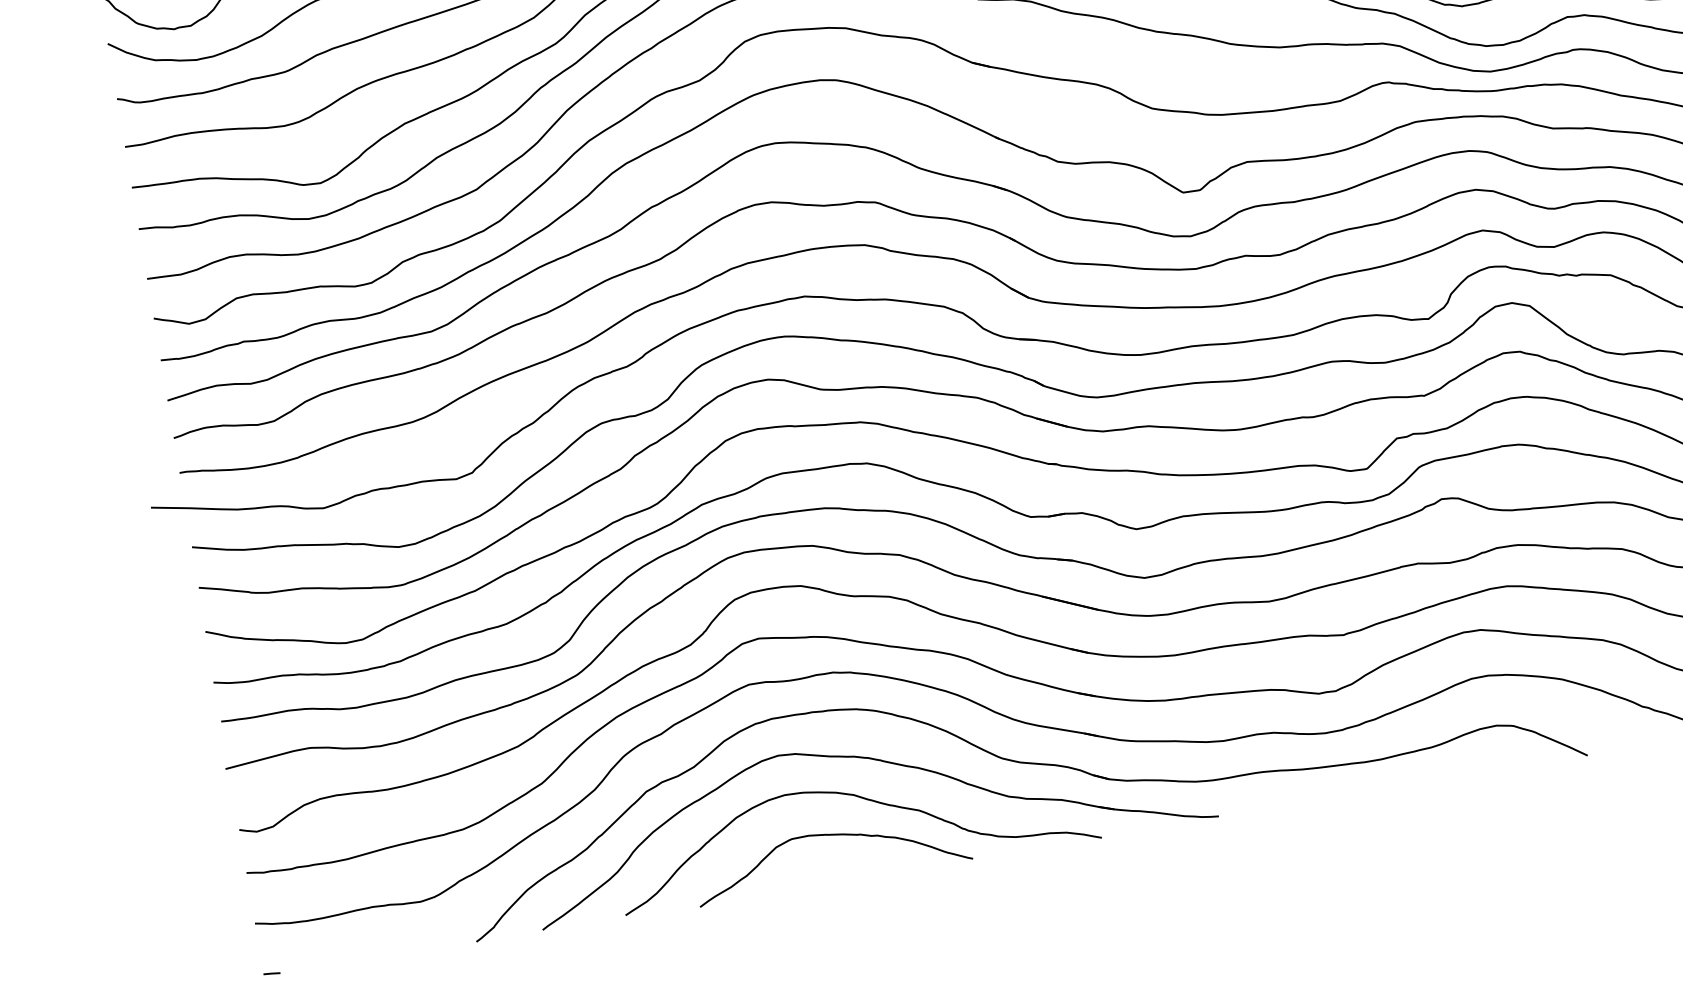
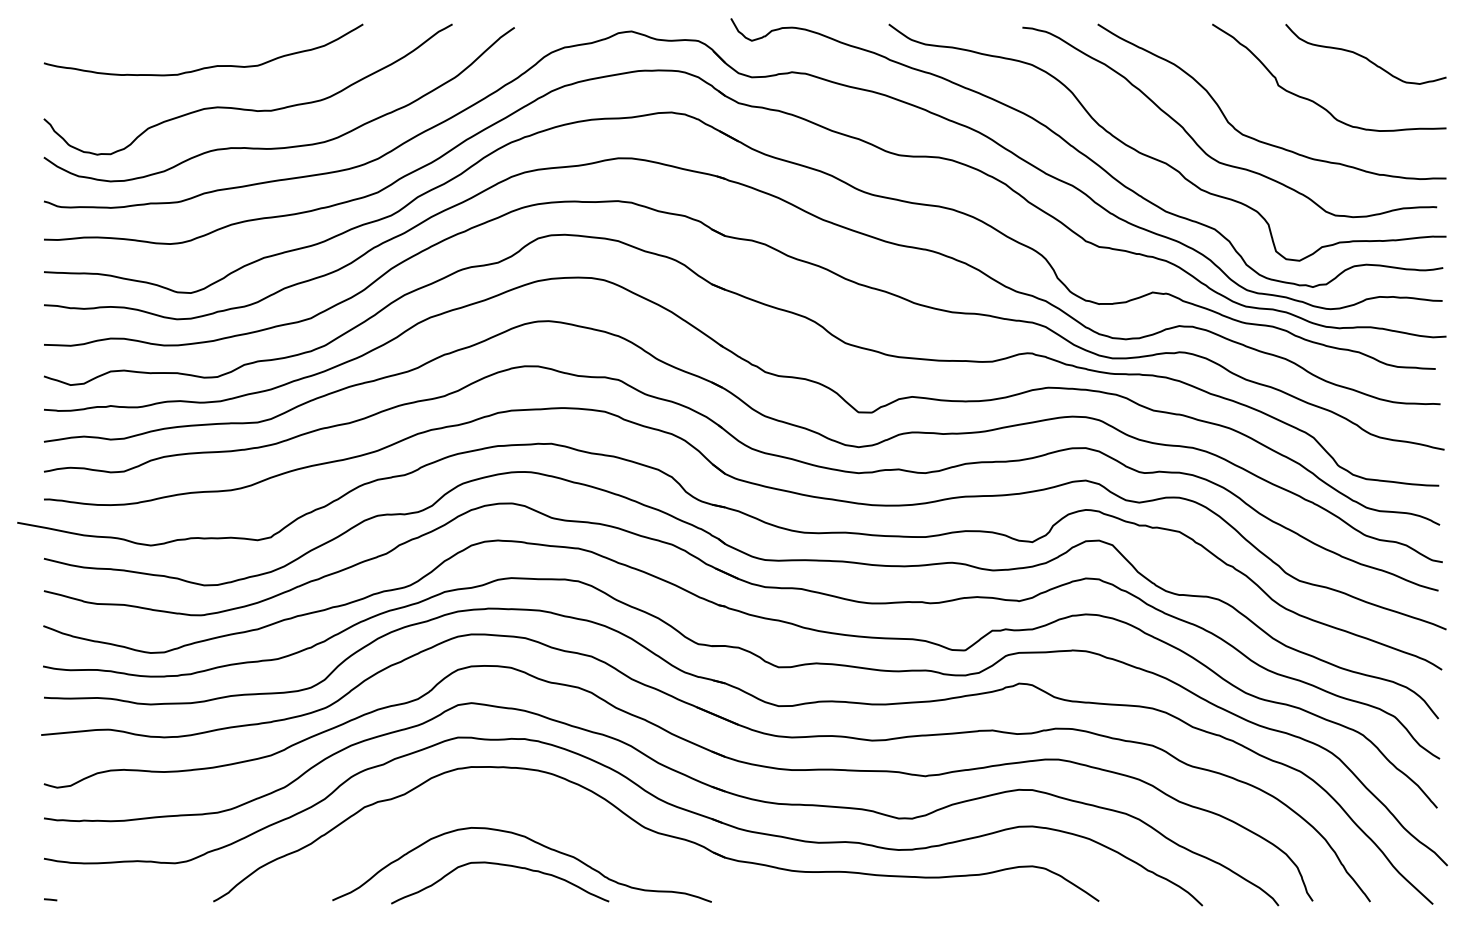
part: (877, 761) -> (547, 813), removed

